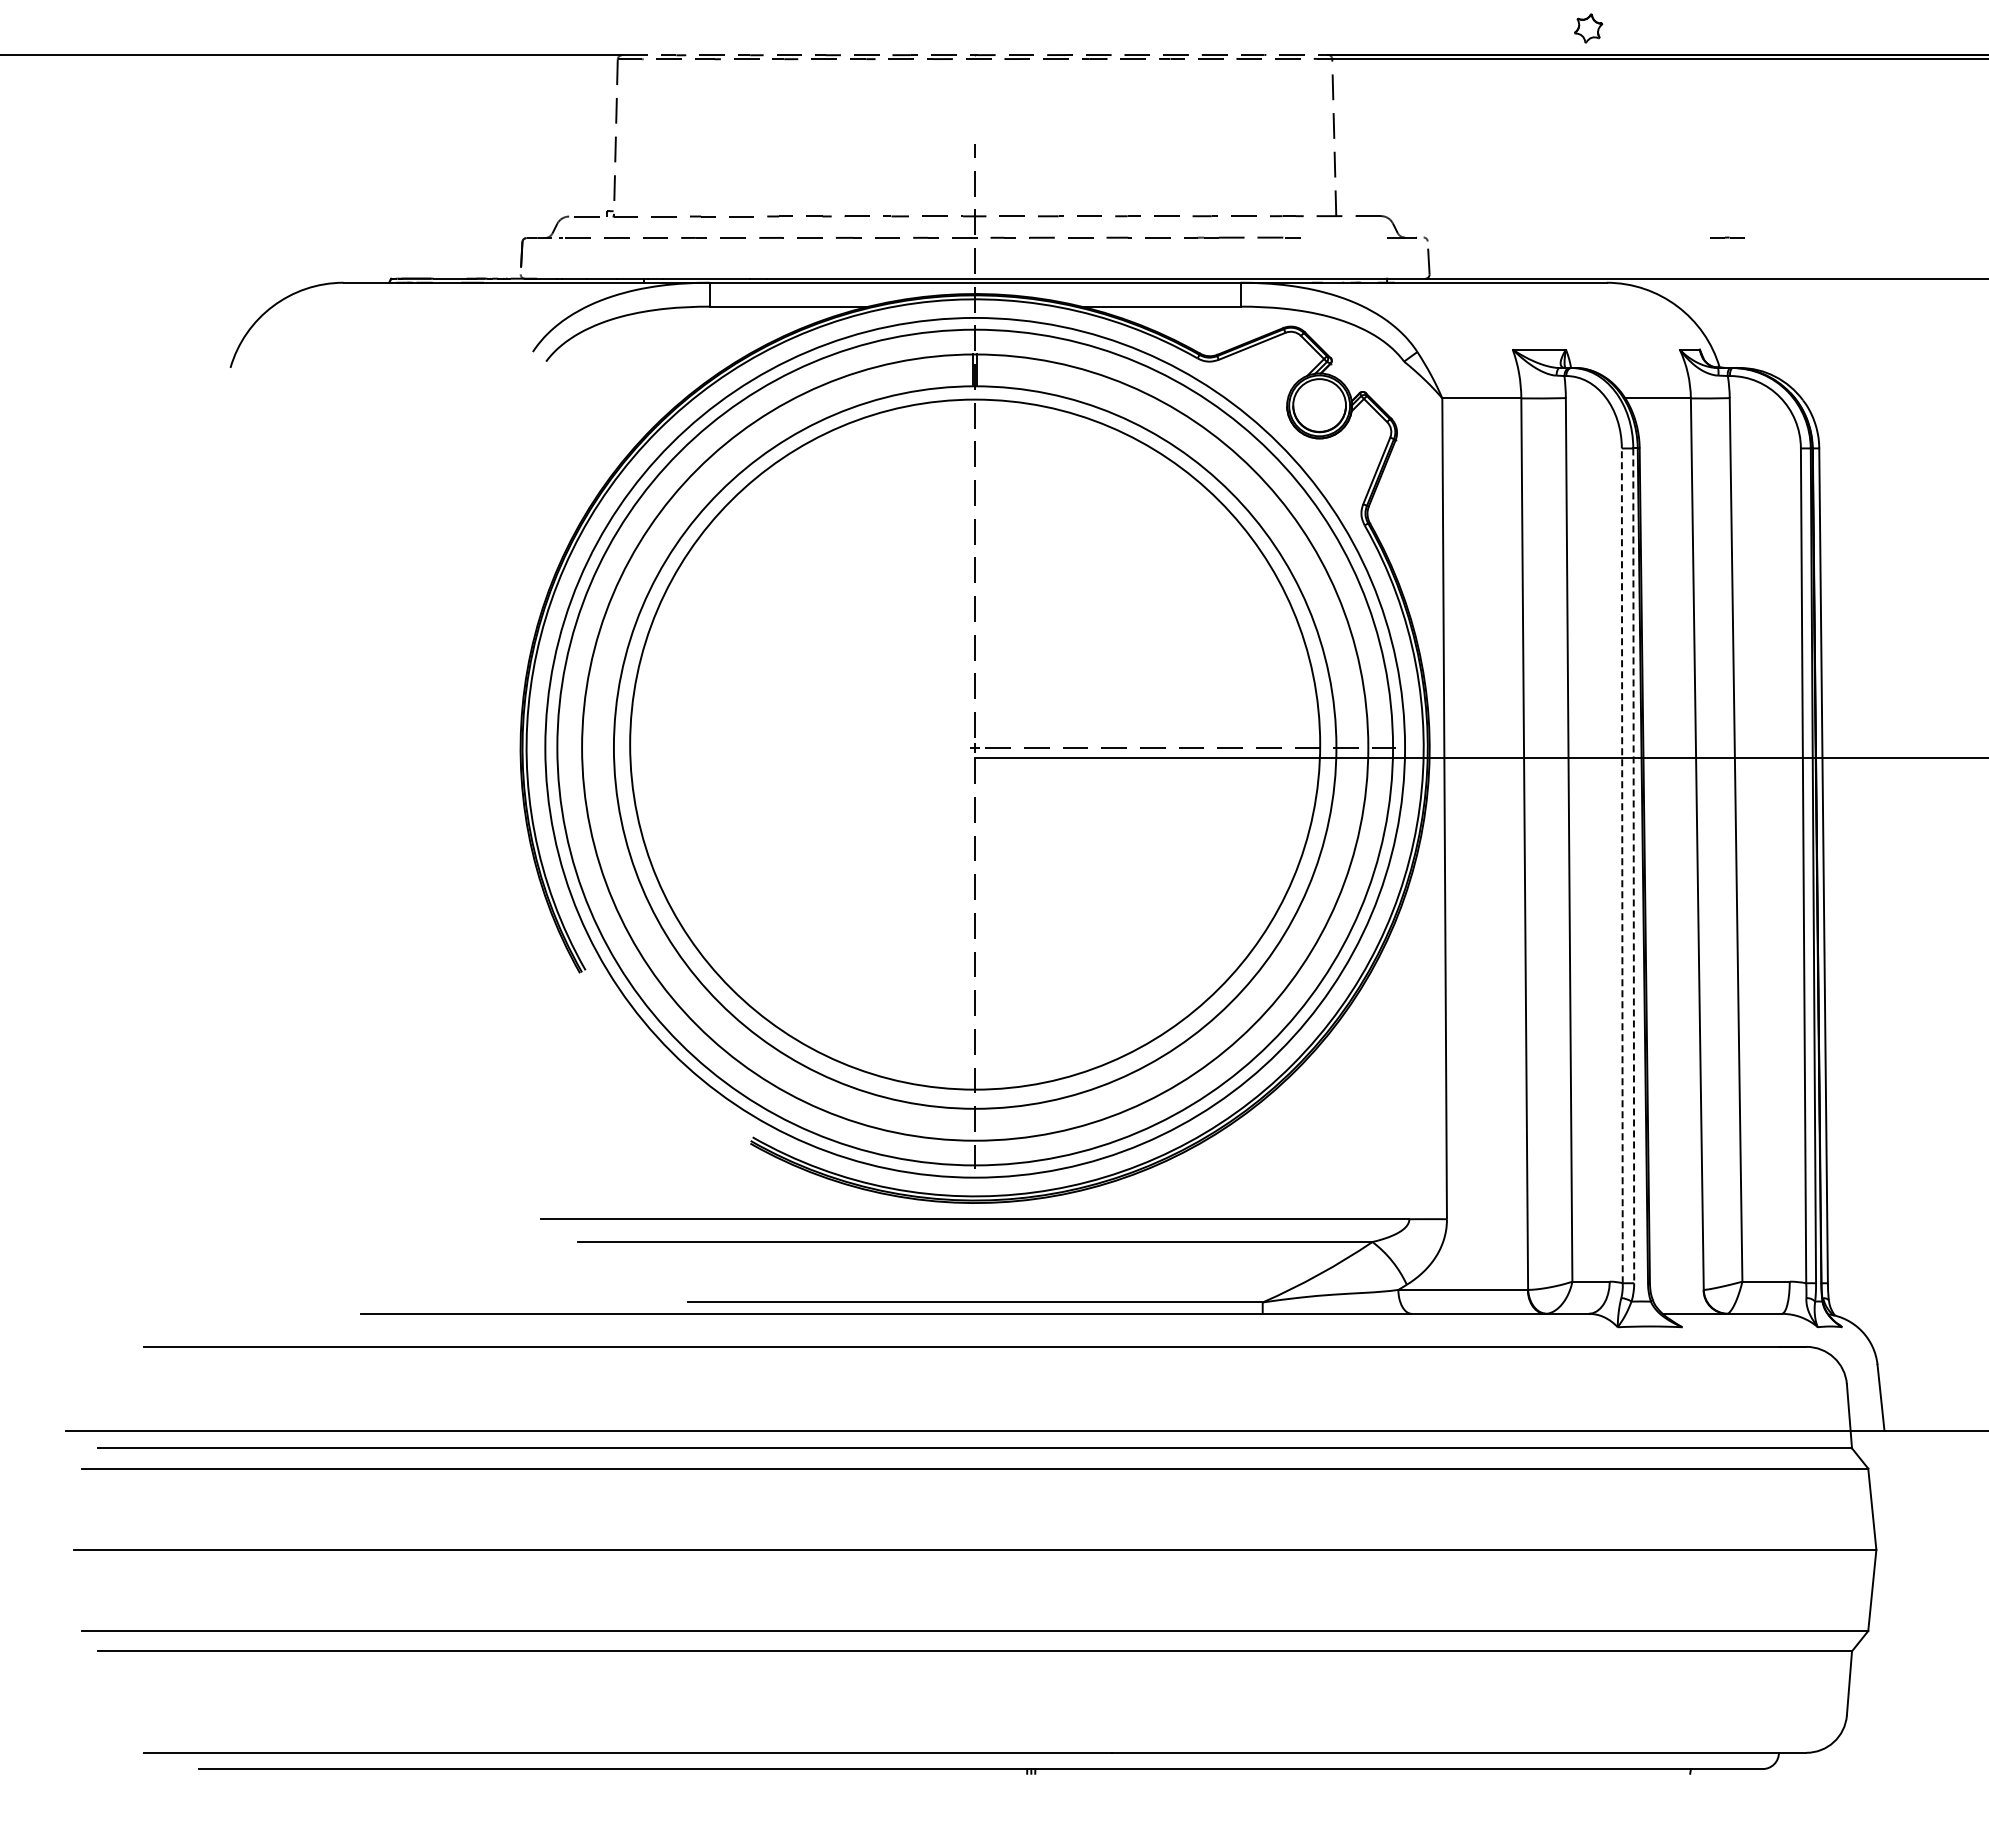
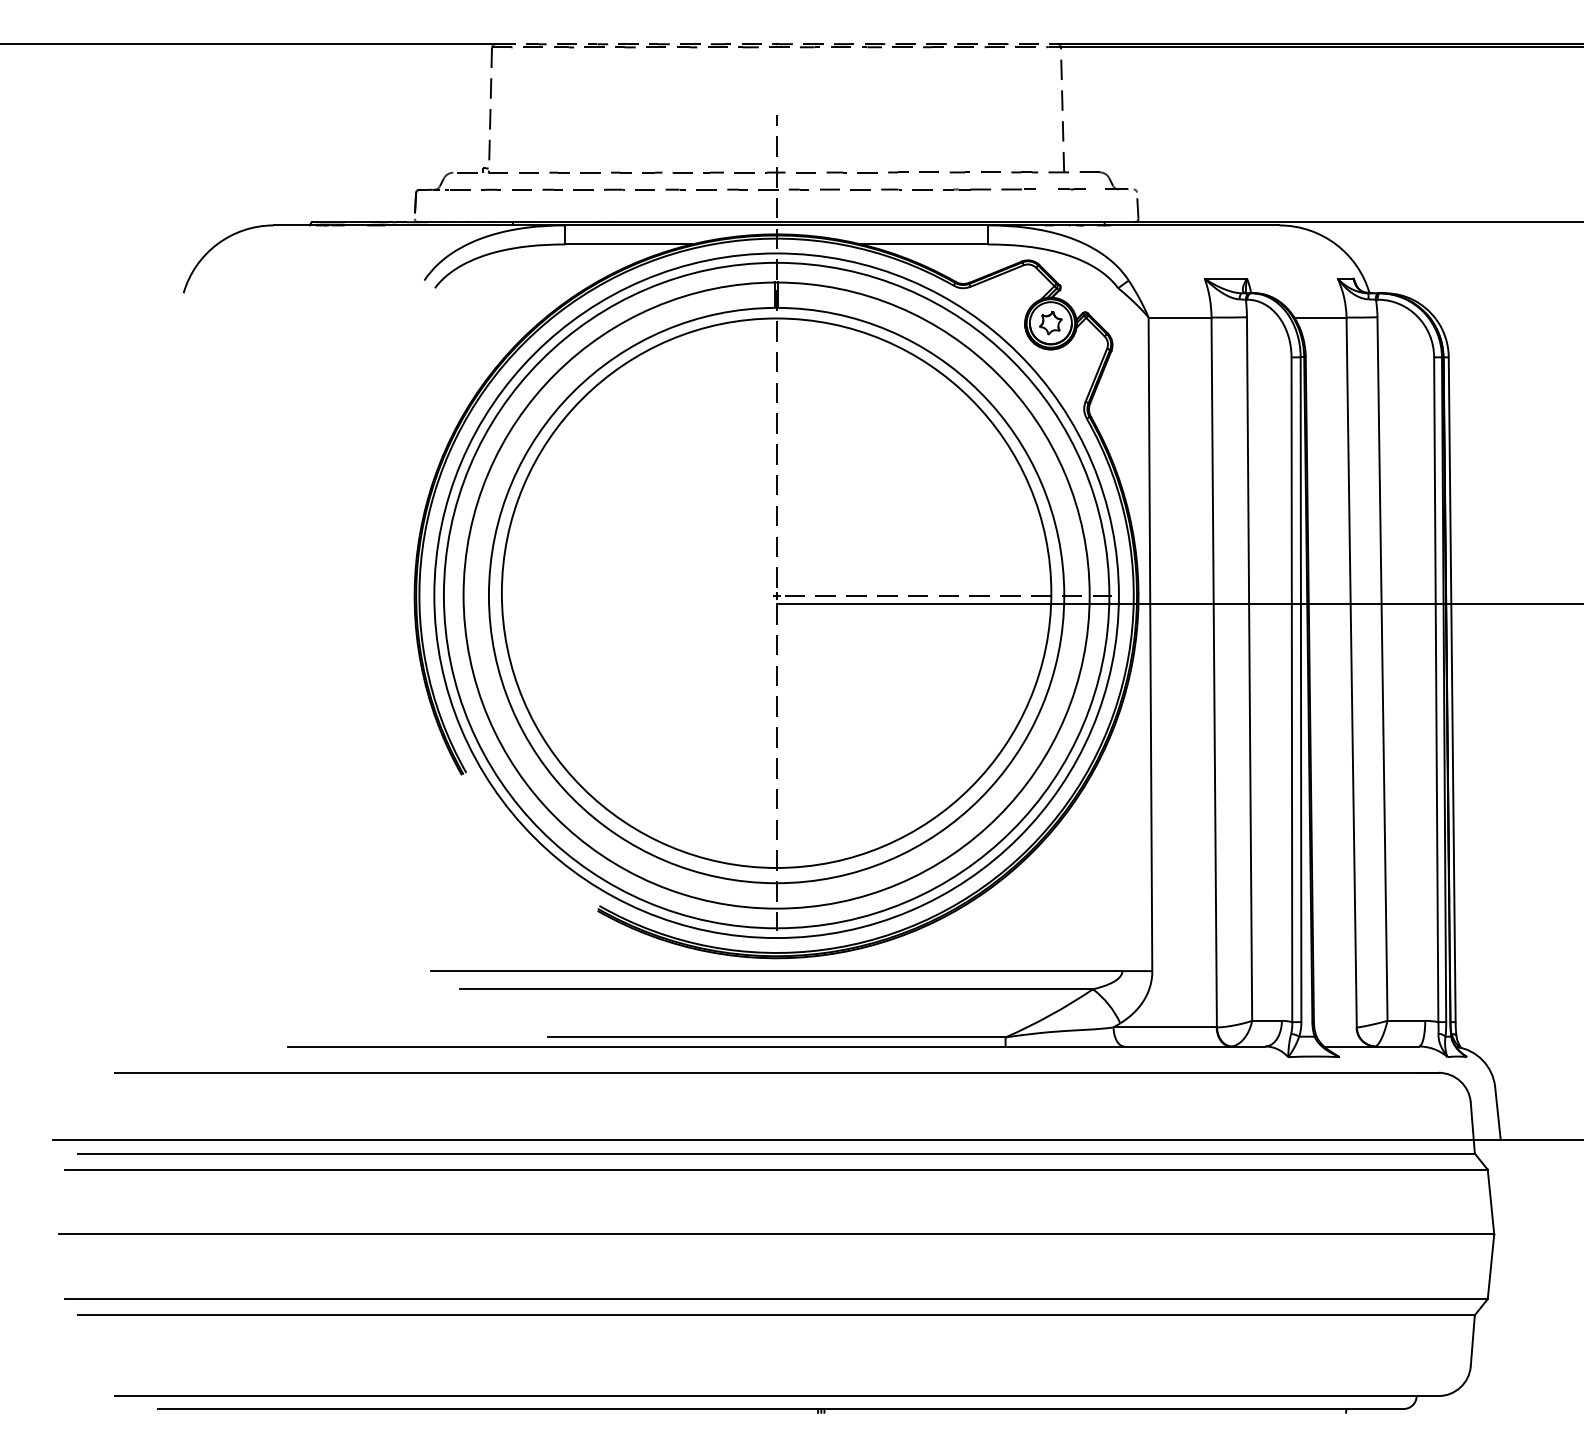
part: (1588, 28) -> (1050, 323), moved
line: (1727, 237) -> (1072, 189), moved
line: (1622, 865) -> (1292, 689), dashed -> solid
line: (1633, 866) -> (1300, 690), dashed -> solid

